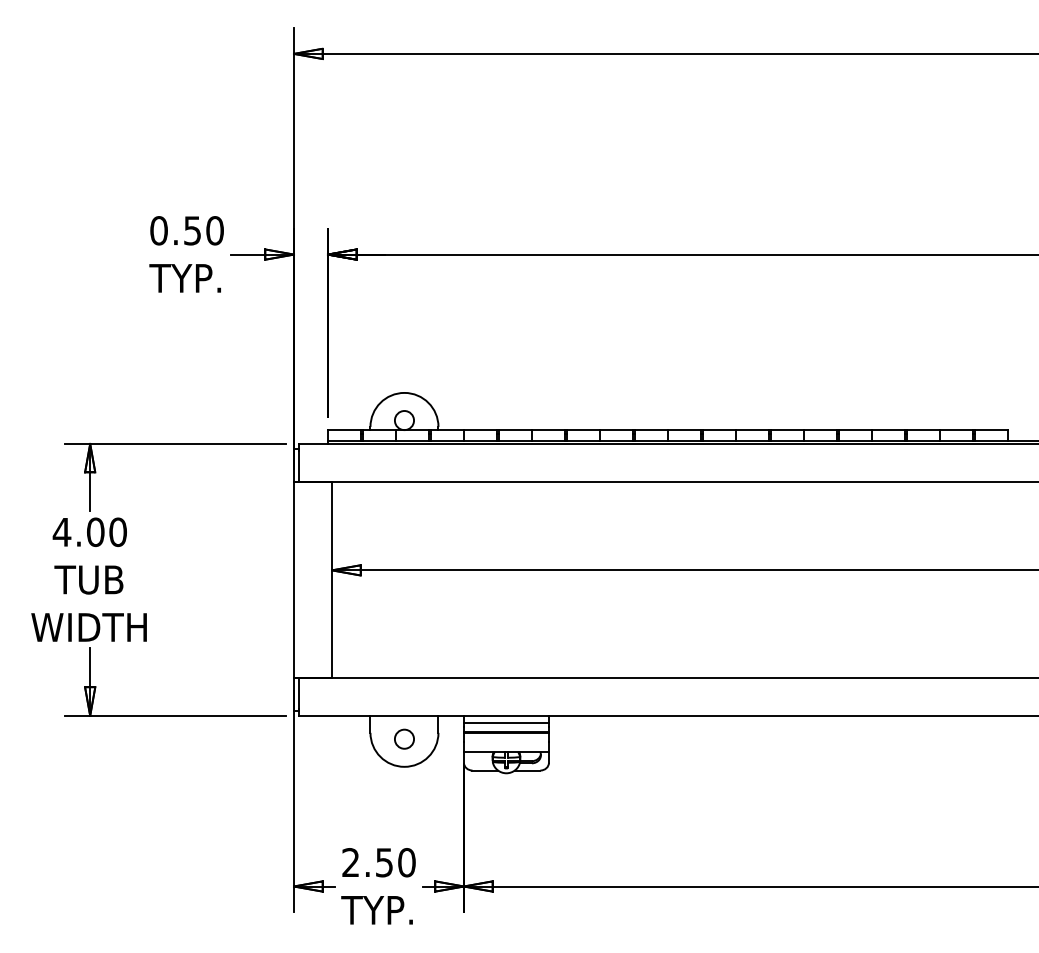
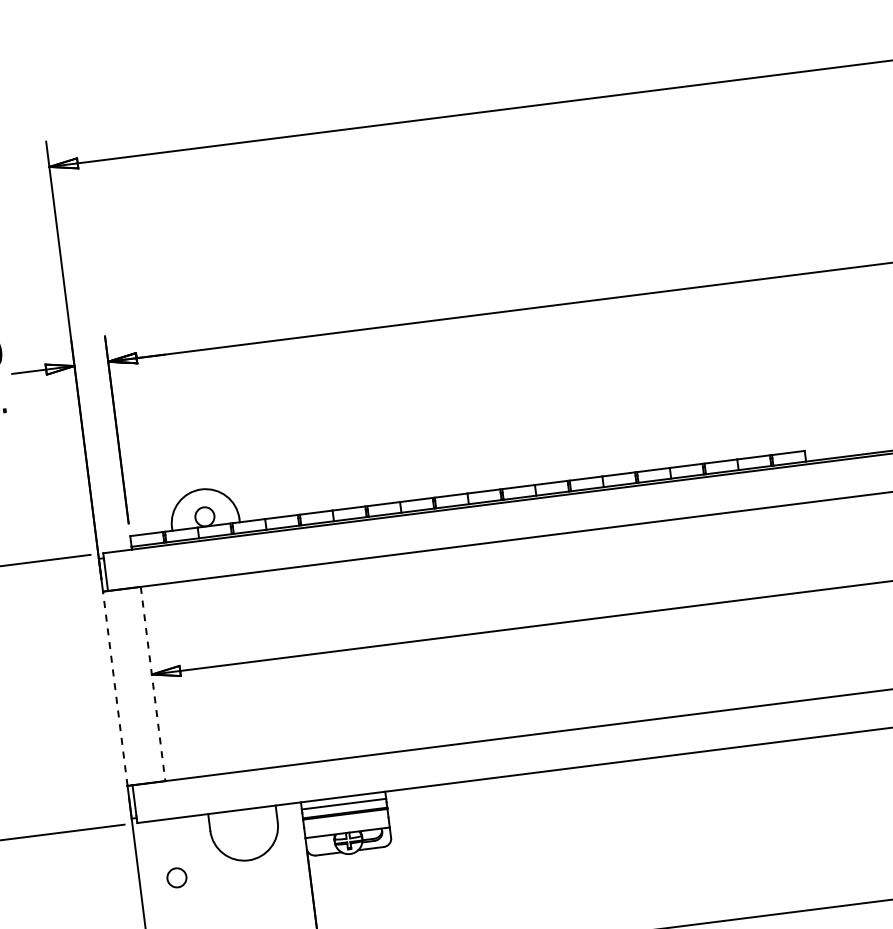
line: (294, 579) -> (115, 688), solid -> dashed
line: (332, 579) -> (153, 683), solid -> dashed
circle: (404, 738) -> (176, 877), moved

